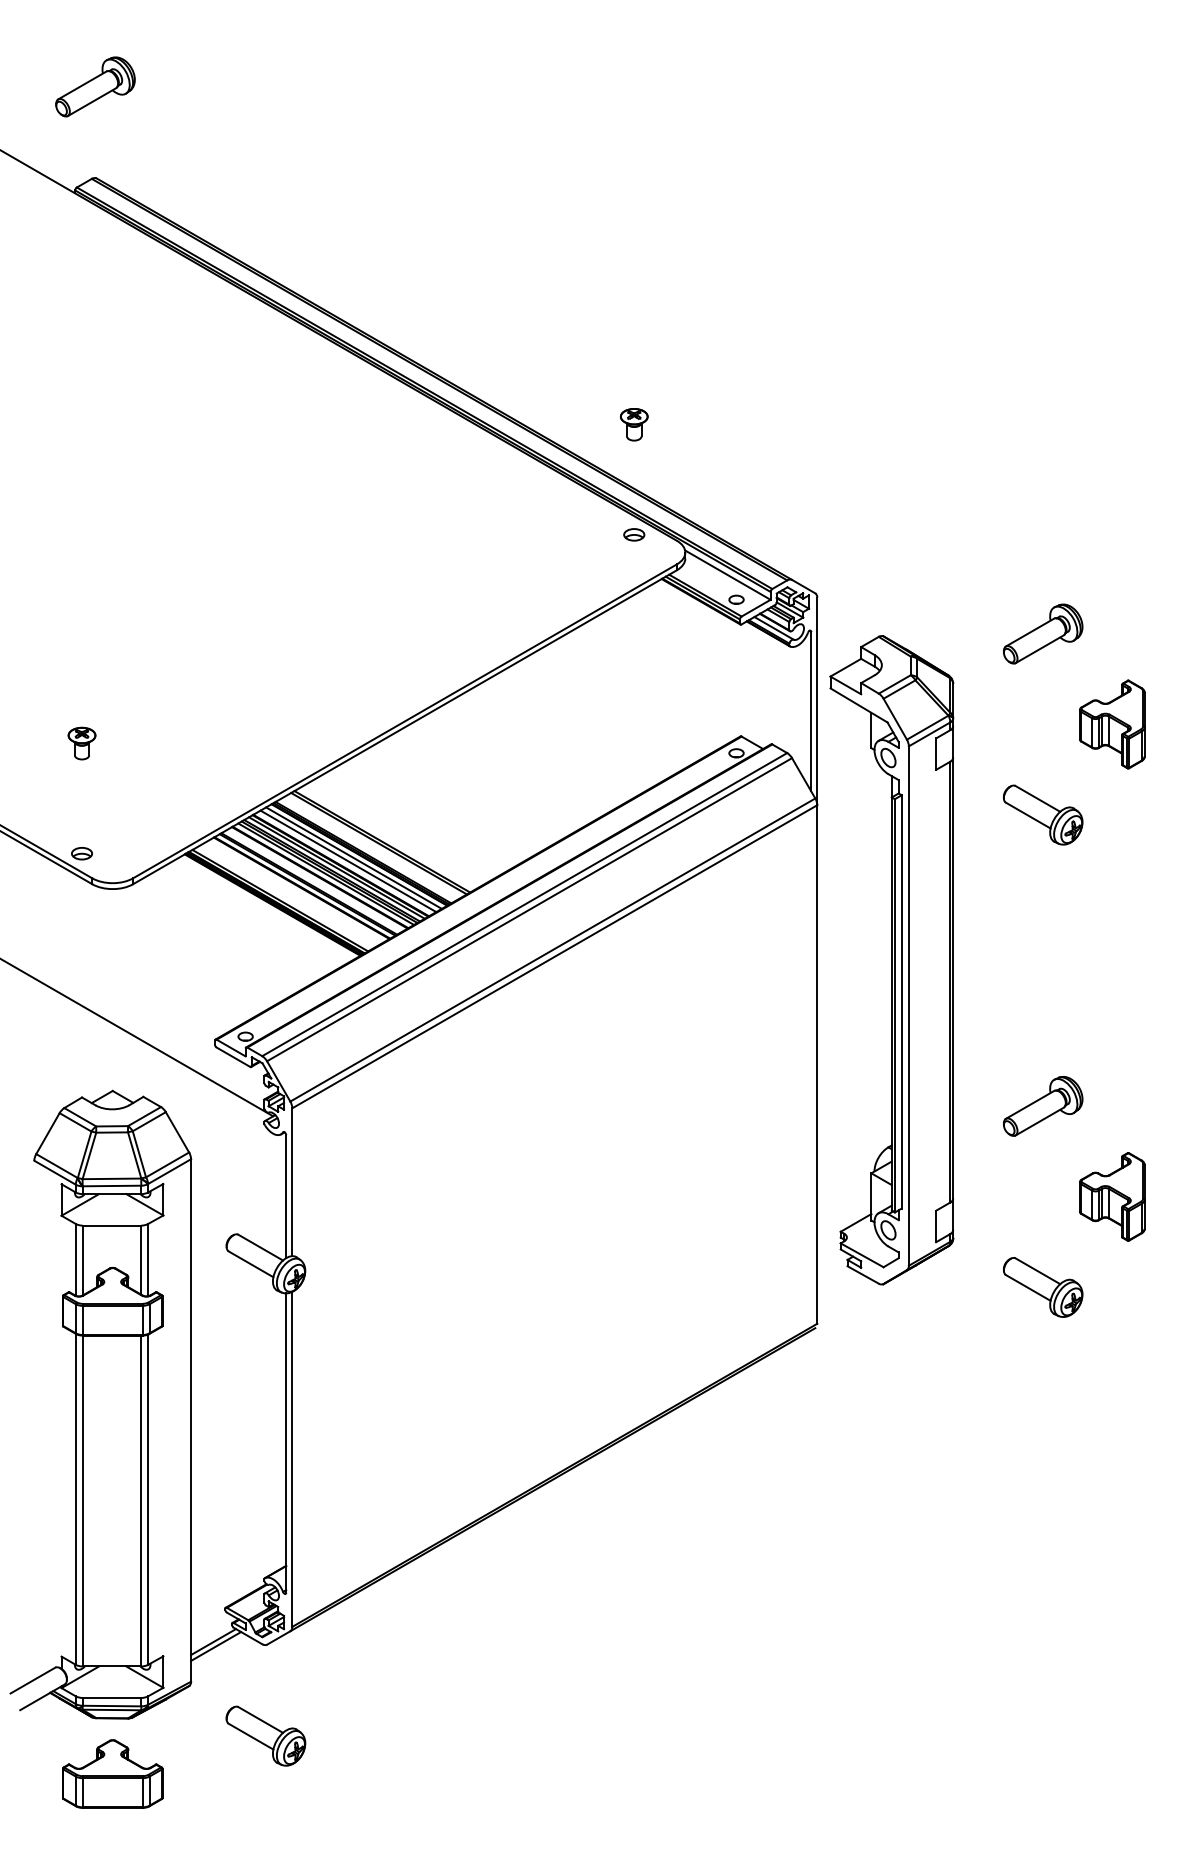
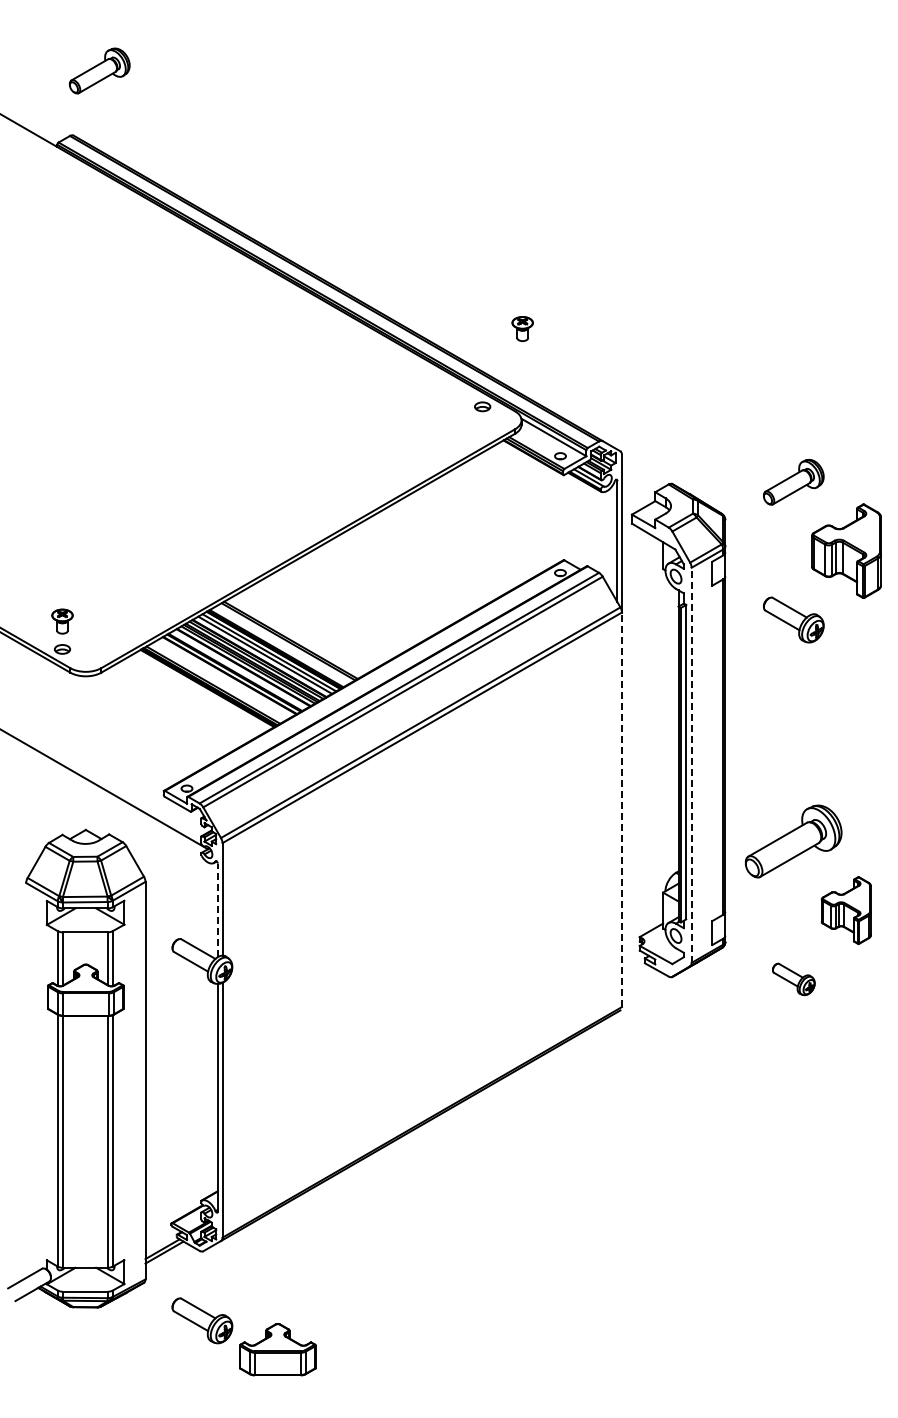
part: (95, 86) -> (99, 70), moved
part: (634, 424) -> (522, 328), moved
part: (1111, 723) -> (845, 550), size x1.4
part: (82, 743) -> (62, 621), moved
line: (908, 1006) -> (691, 765), solid -> dashed
line: (816, 1064) -> (621, 809), solid -> dashed
part: (1042, 1106) -> (793, 841), size x1.6
line: (285, 1196) -> (217, 910), solid -> dashed
part: (1042, 1287) -> (793, 979), size x0.7
part: (112, 1773) -> (277, 1349), moved

